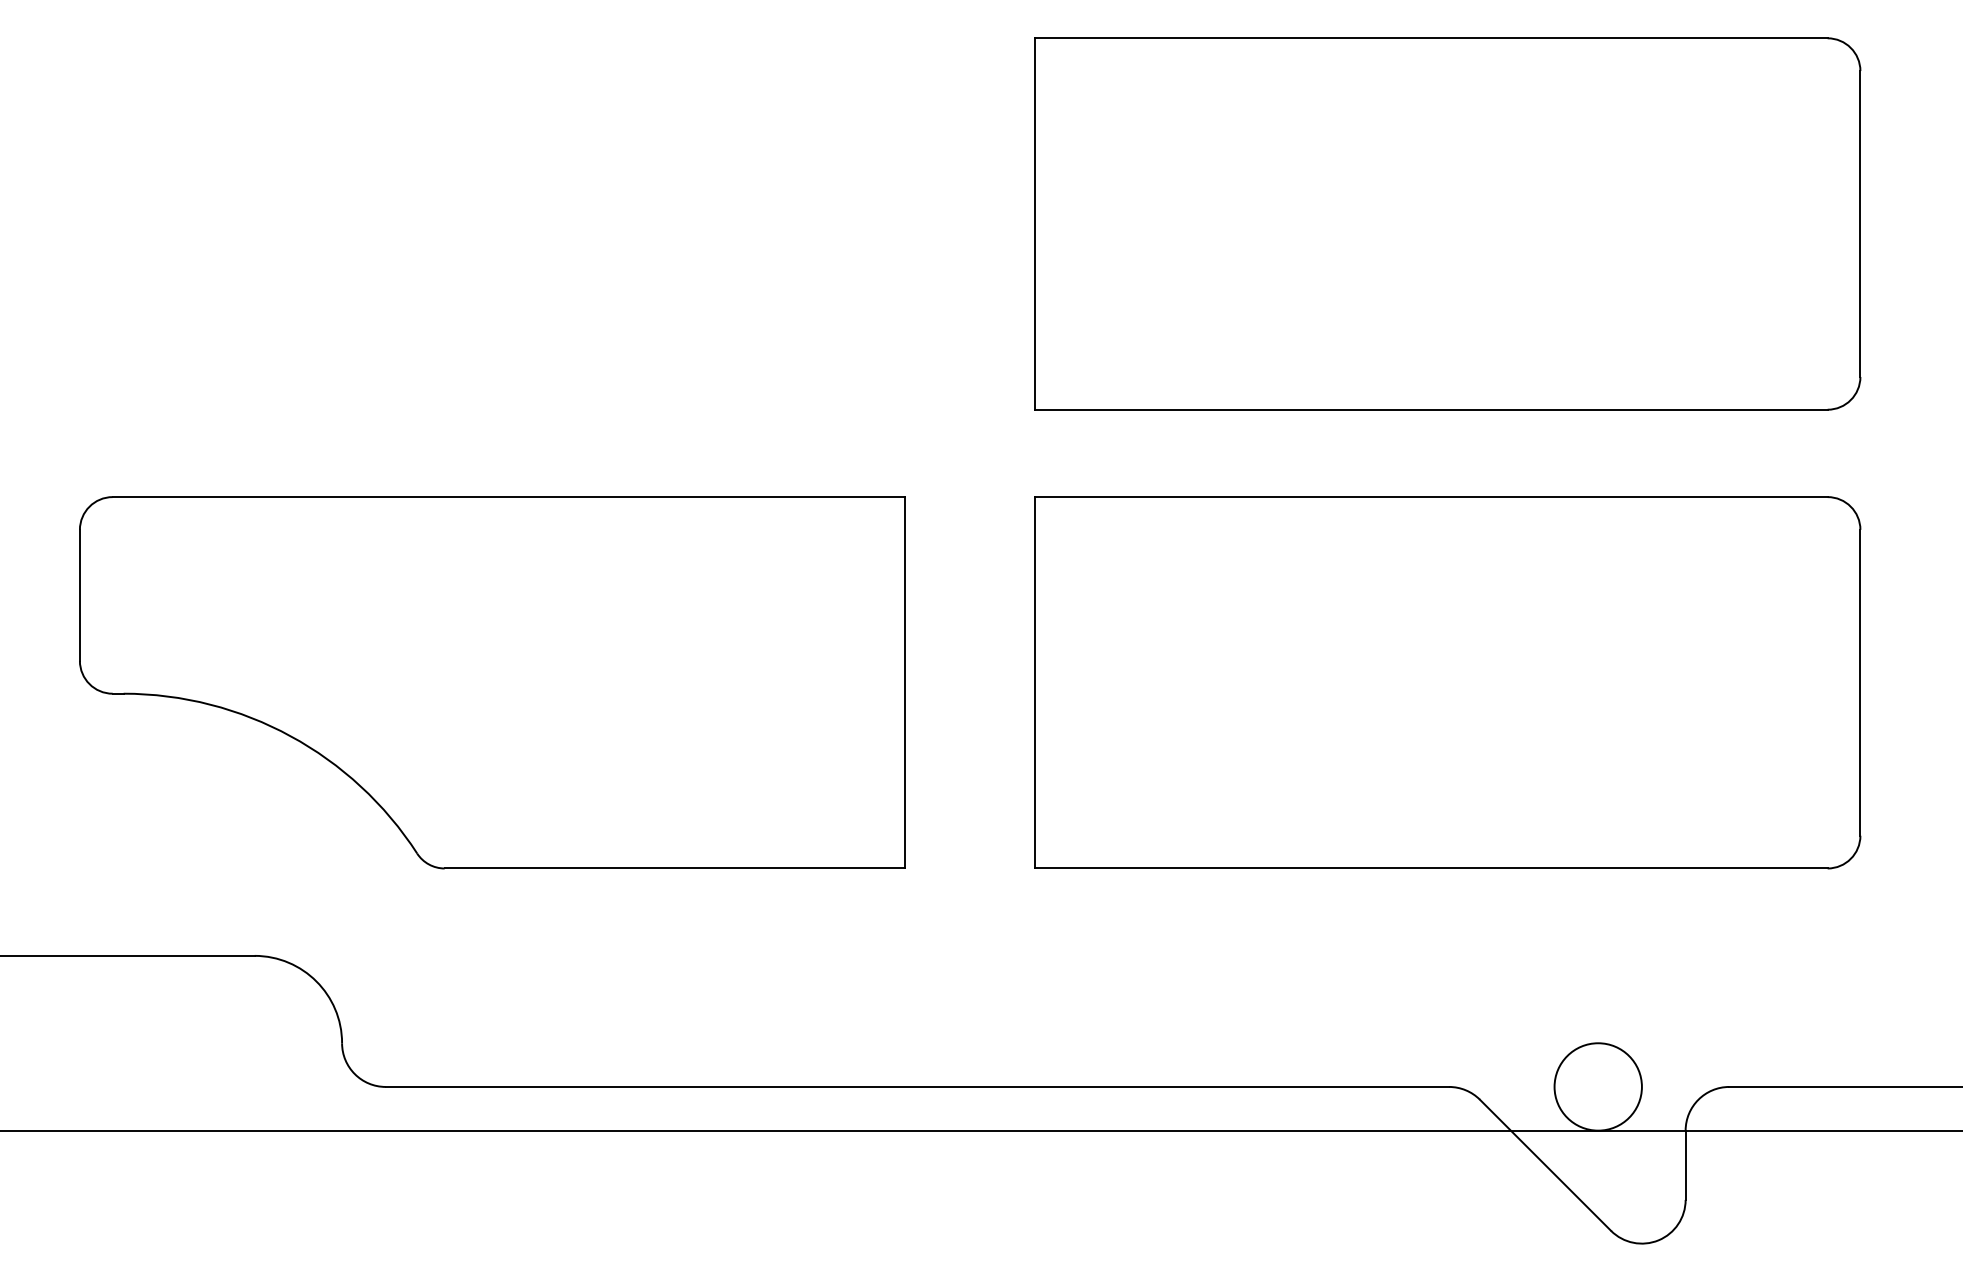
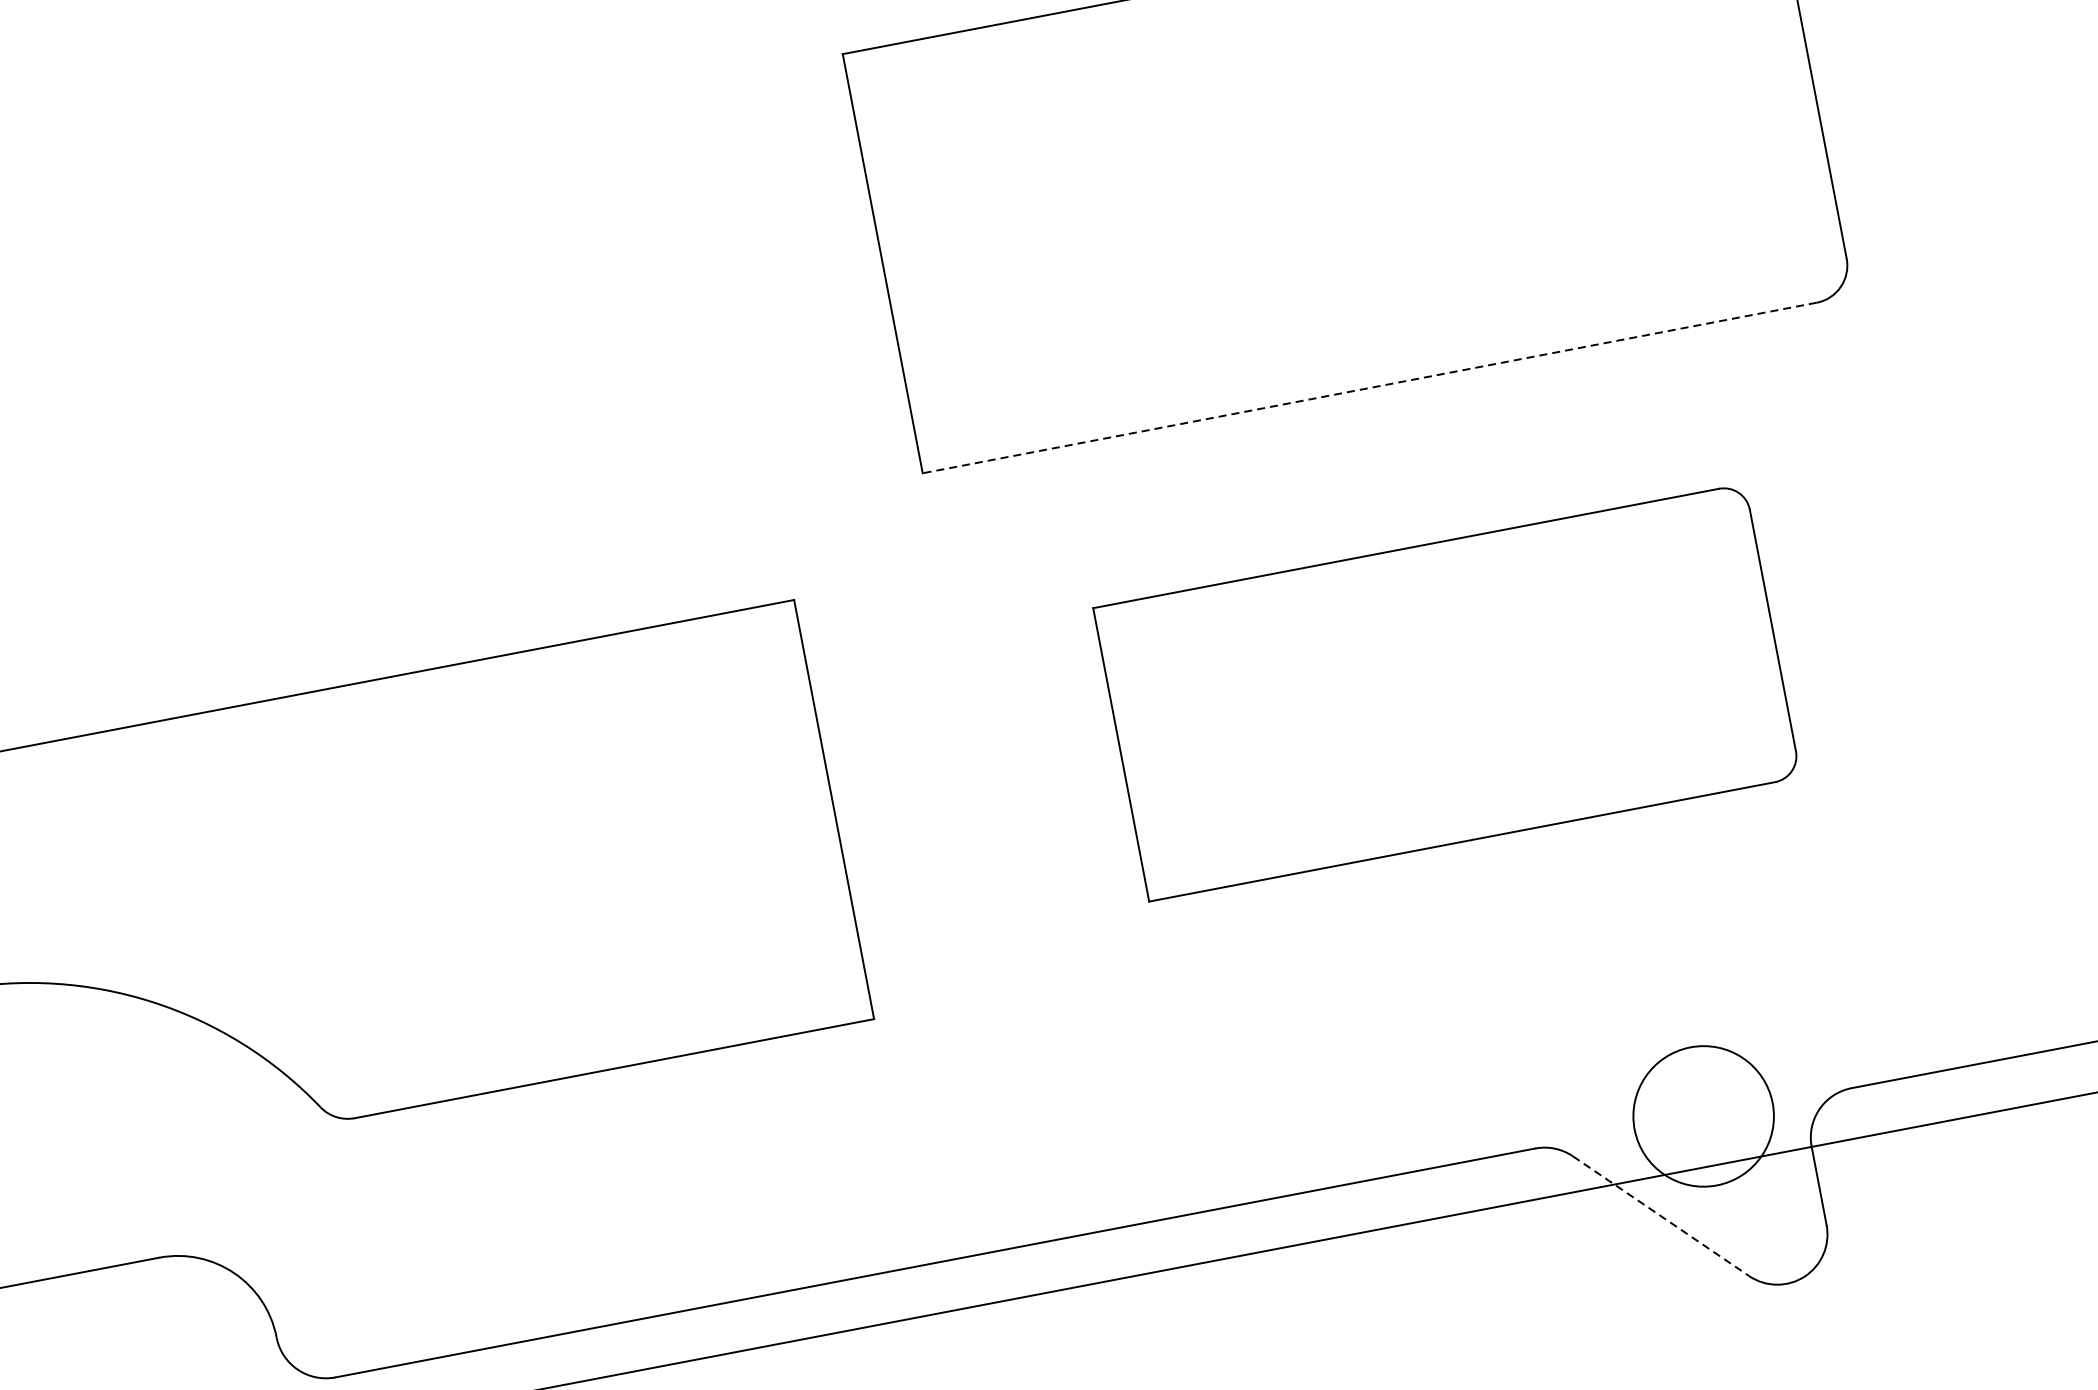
line: (1431, 409) -> (1369, 387), solid -> dashed
part: (1447, 682) -> (1446, 692), size x0.7
circle: (1597, 1086) -> (1702, 1116), size x1.4
line: (1545, 1165) -> (1661, 1216), solid -> dashed

